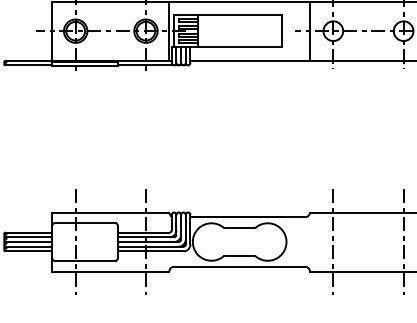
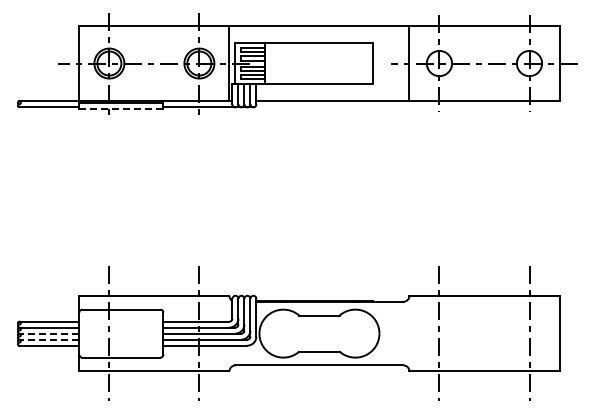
line: (85, 66) -> (121, 108), solid -> dashed
line: (28, 241) -> (48, 333), solid -> dashed
line: (28, 246) -> (48, 339), solid -> dashed

